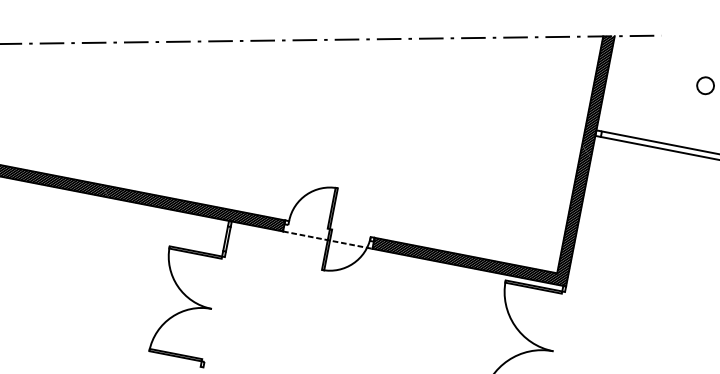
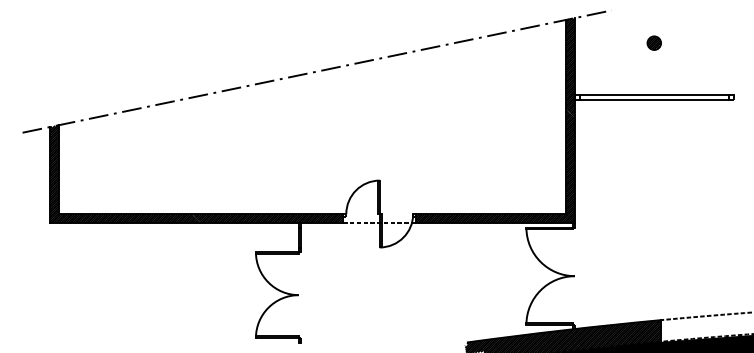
hatch: (704, 84) -> (653, 42), added

